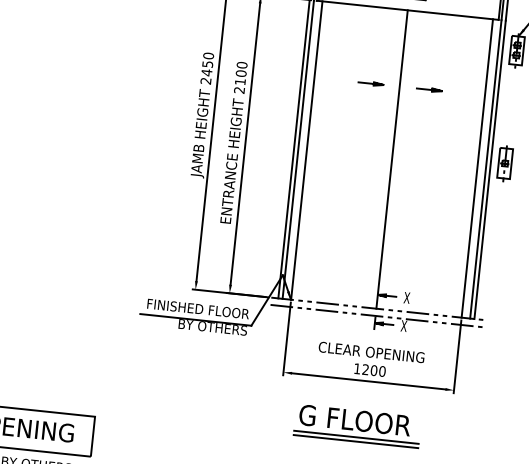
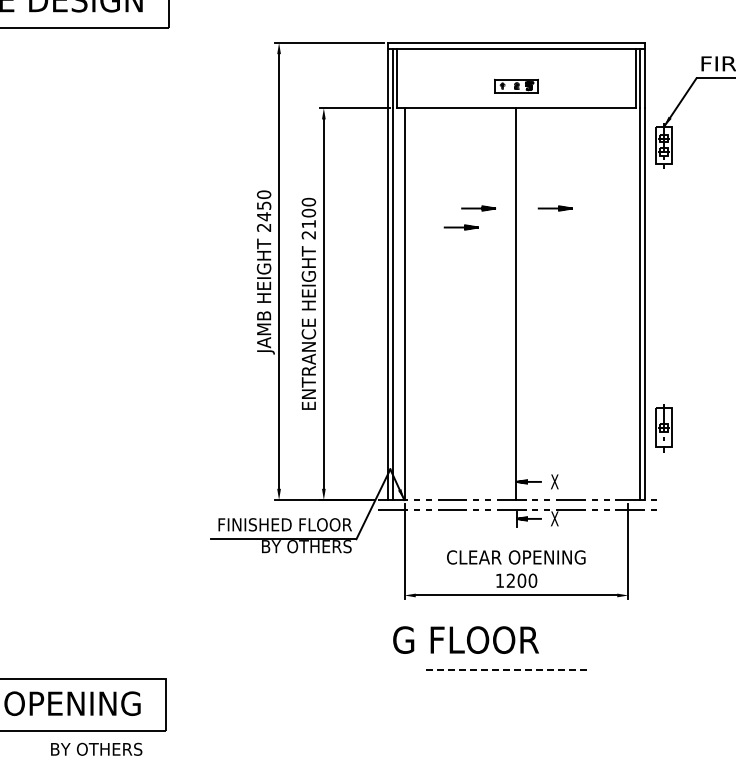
curve: (355, 96) -> (460, 227), added
part: (504, 163) -> (663, 428), moved
line: (477, 168) -> (628, 304), removed
text: (354, 419) -> (465, 639), moved
line: (356, 437) -> (508, 669), solid -> dashed
line: (355, 441) -> (507, 675), removed

